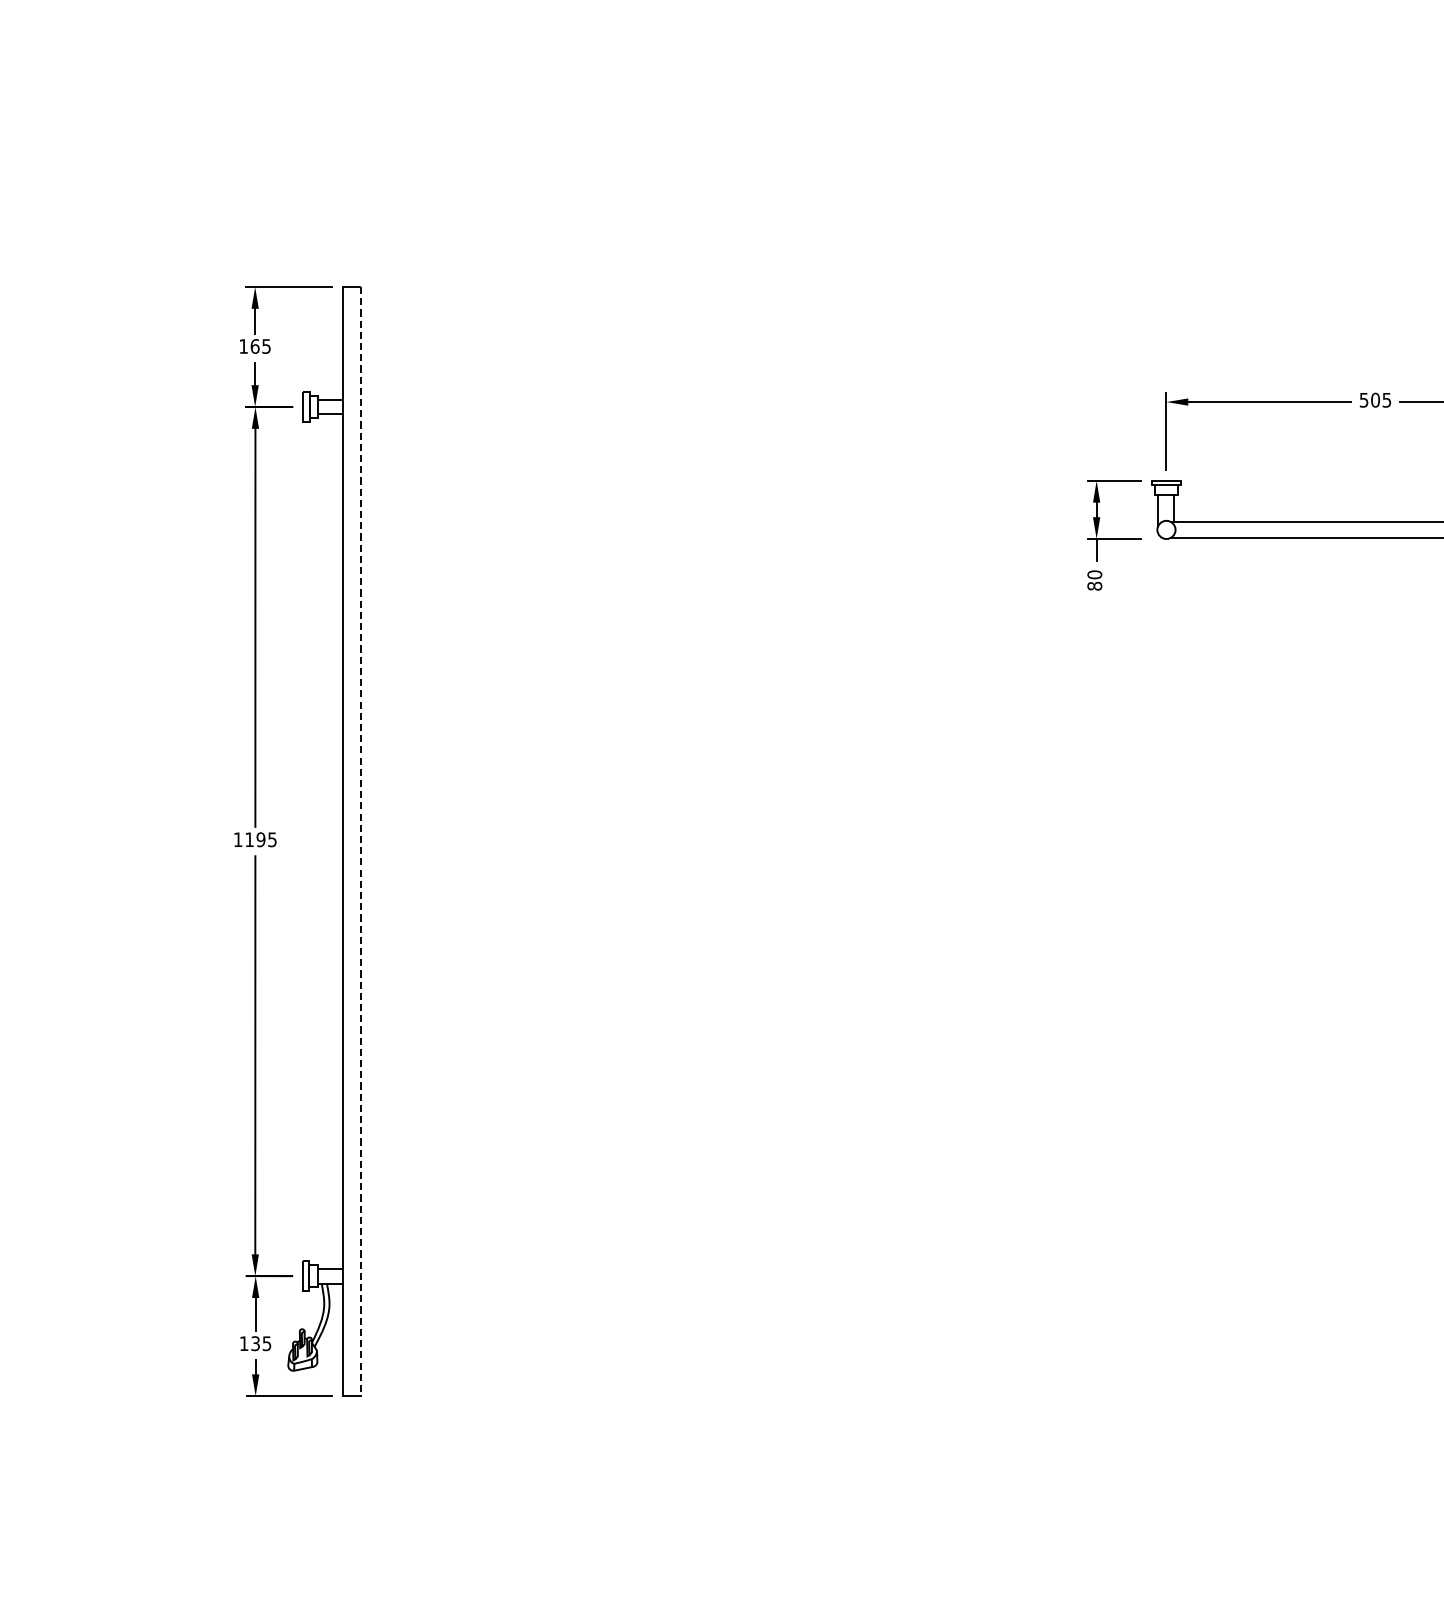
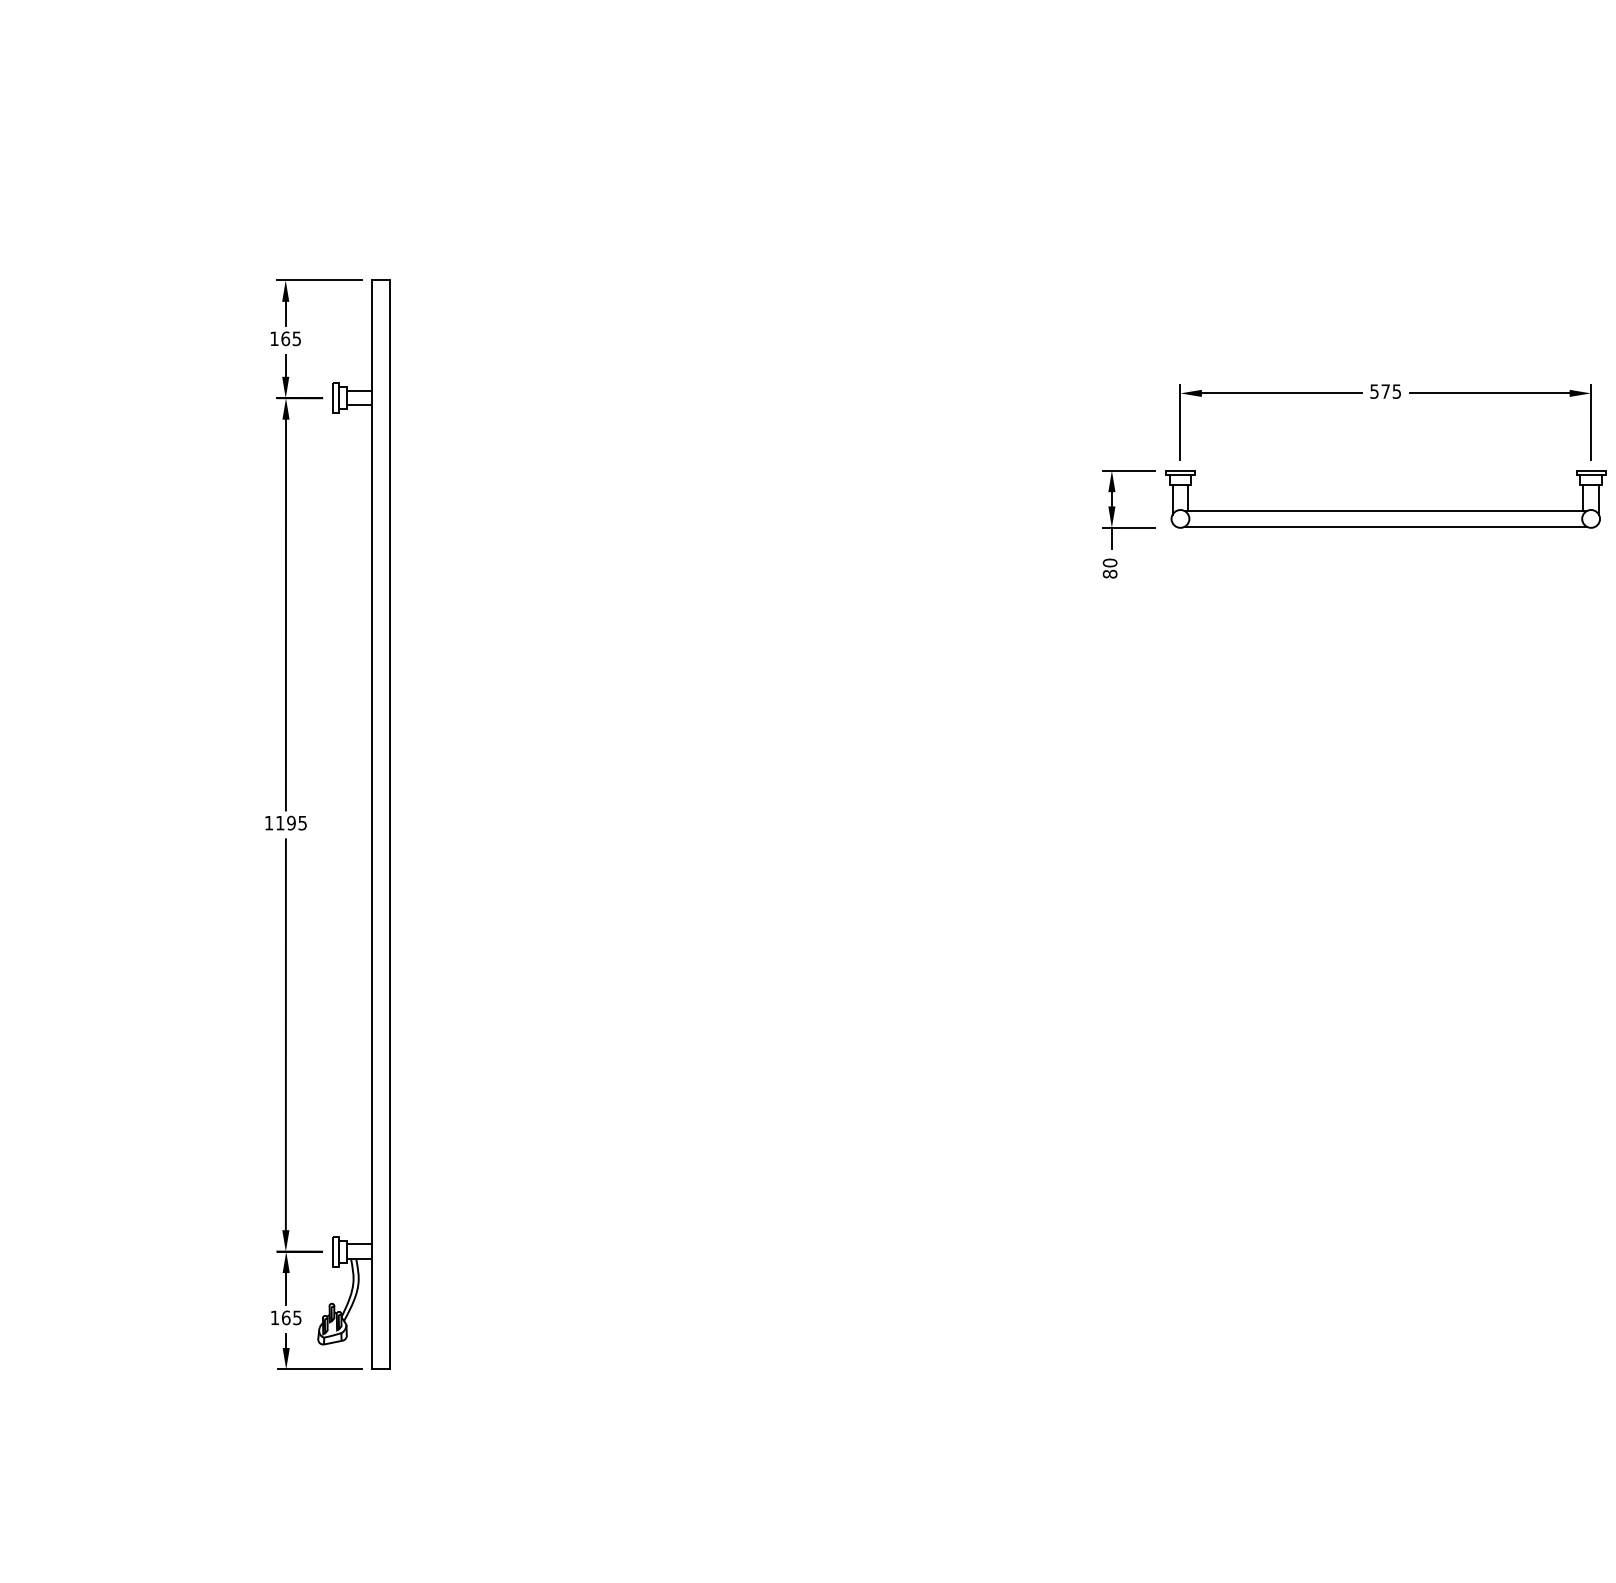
text: (1375, 400) -> (1385, 391), 505 -> 575
line: (361, 841) -> (390, 824), dashed -> solid
text: (254, 1343) -> (285, 1317), 135 -> 165

